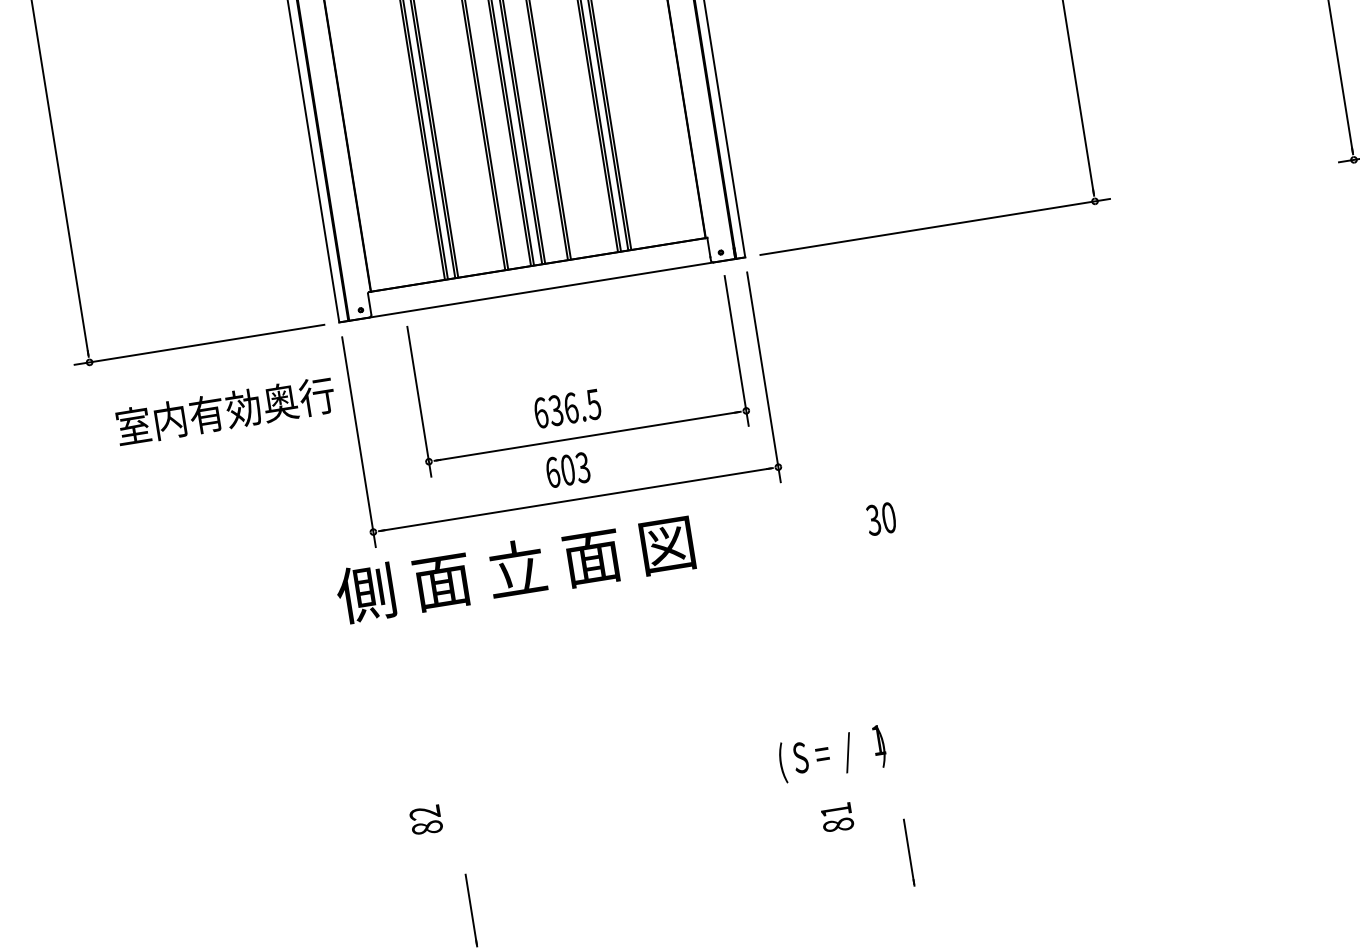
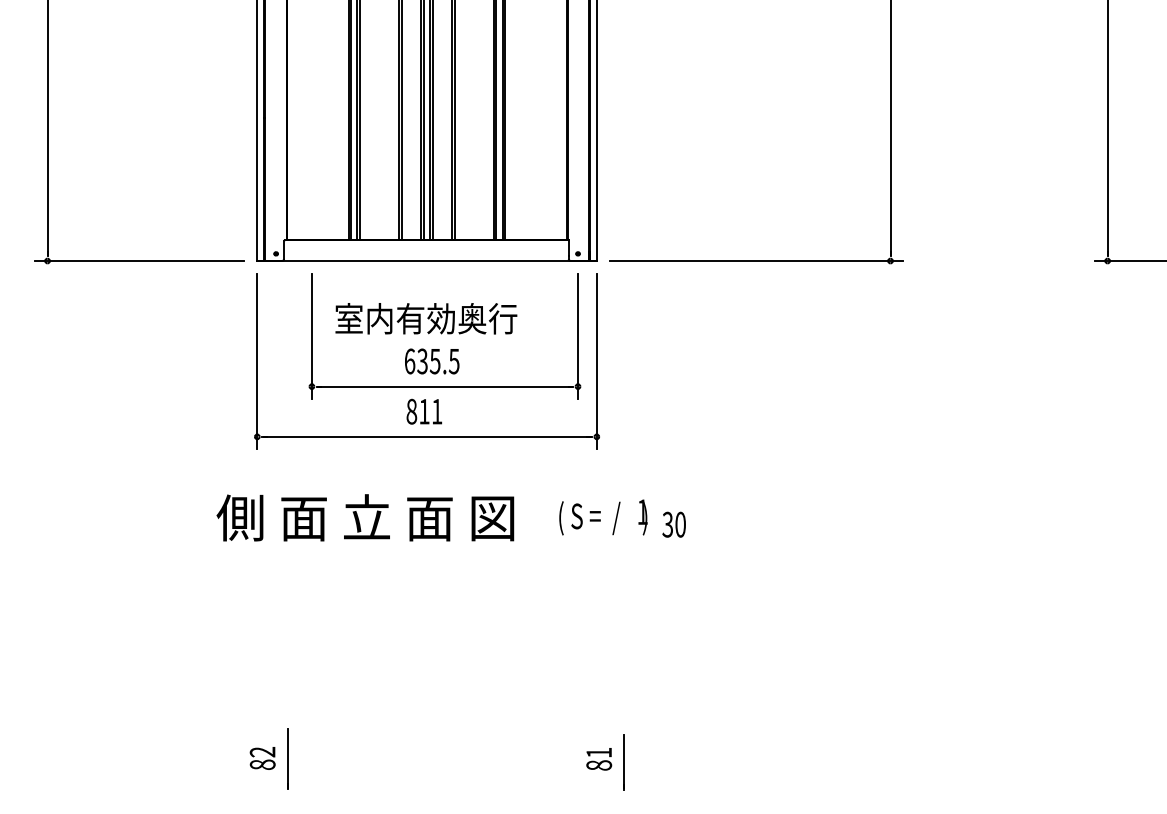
text: (570, 408) -> (434, 361), 636.5 -> 635.5
text: (225, 410) -> (426, 318), moved
text: (567, 469) -> (424, 411), 603 -> 811
text: (880, 518) -> (673, 524), moved
text: (515, 568) -> (365, 517), moved
text: (832, 754) -> (603, 517), moved
text: (837, 818) -> (599, 759), moved
text: (425, 820) -> (262, 758), moved
line: (908, 853) -> (623, 762), moved

